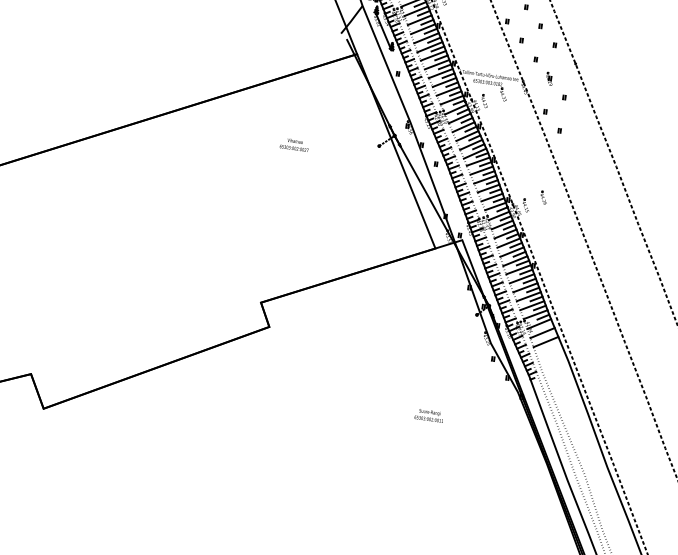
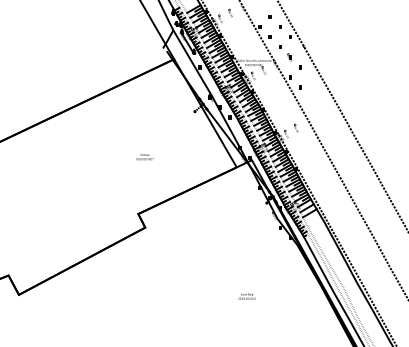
text: (293, 145) -> (144, 157), moved
text: (428, 415) -> (246, 296), moved

